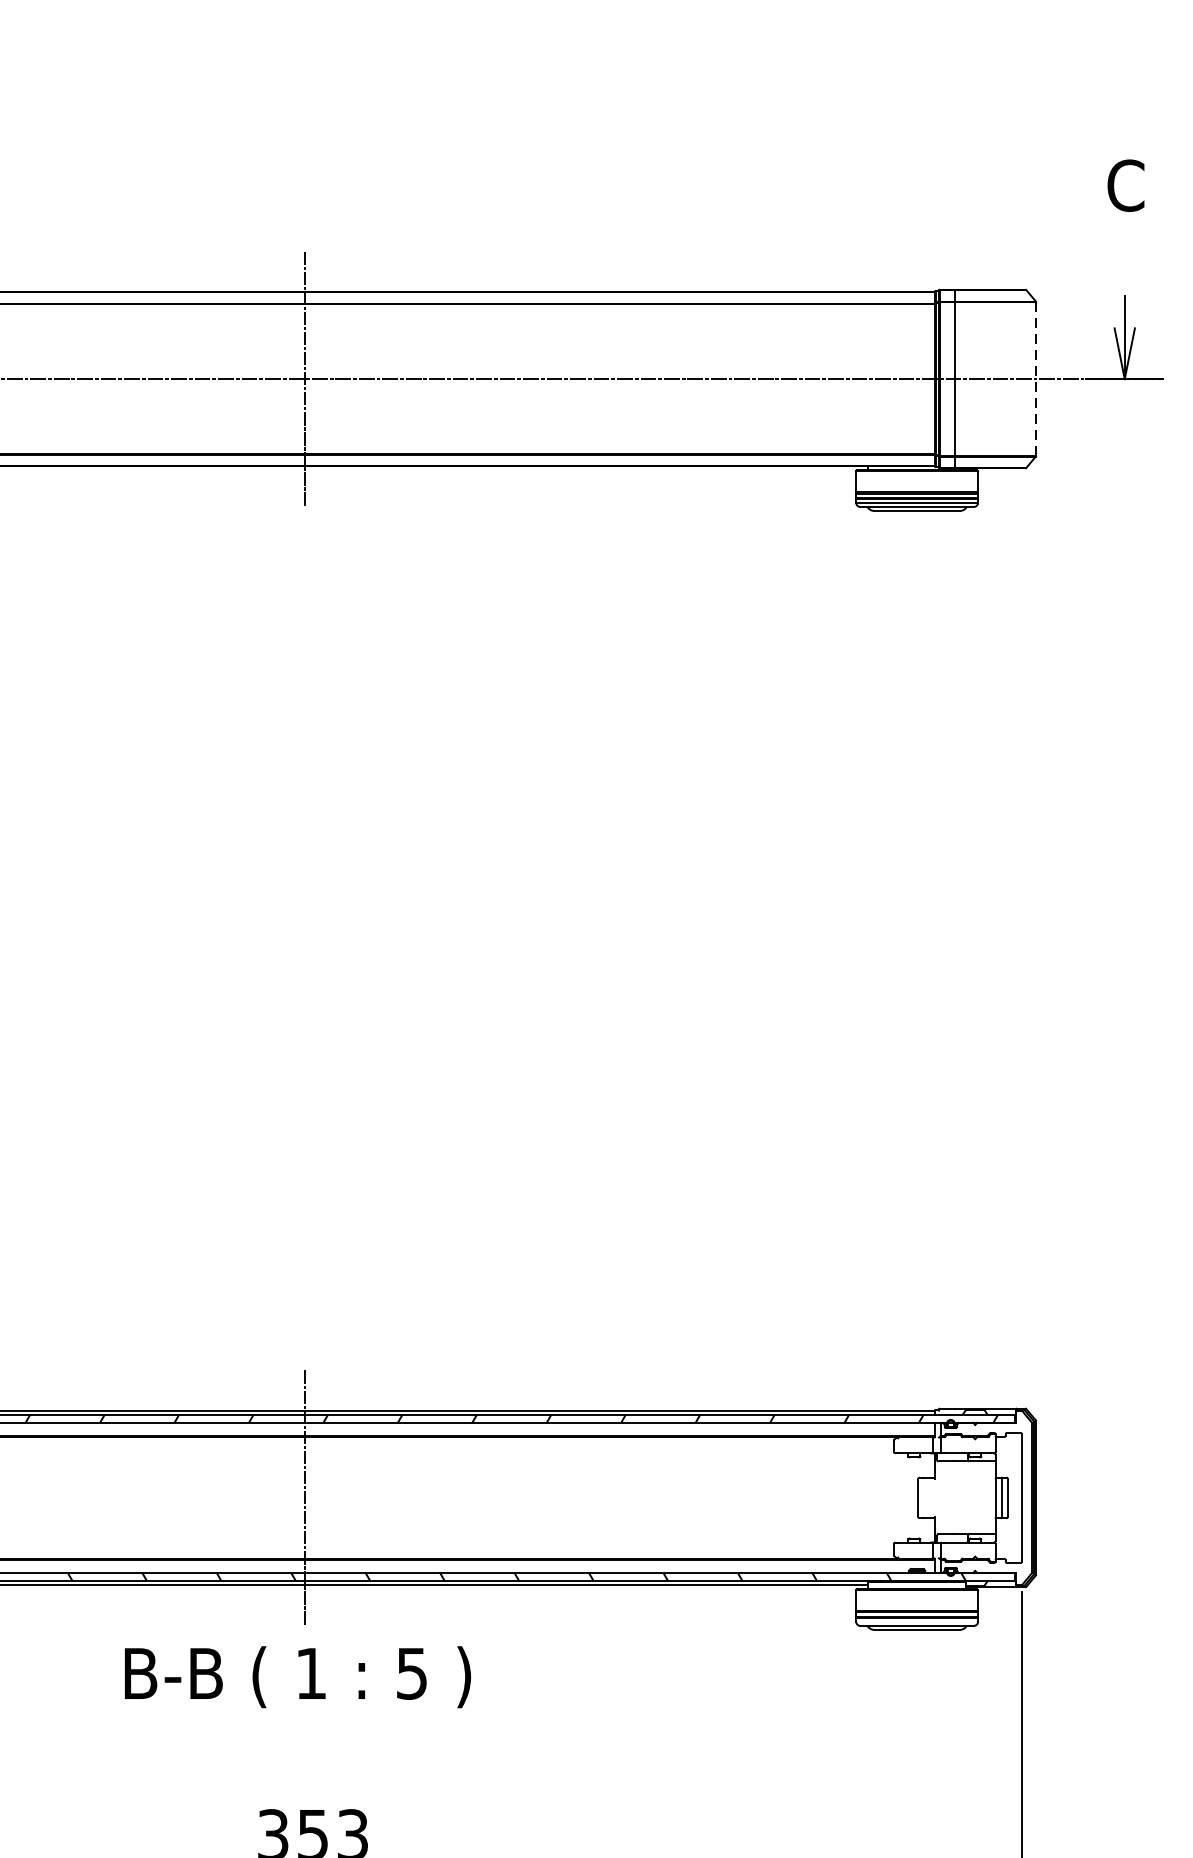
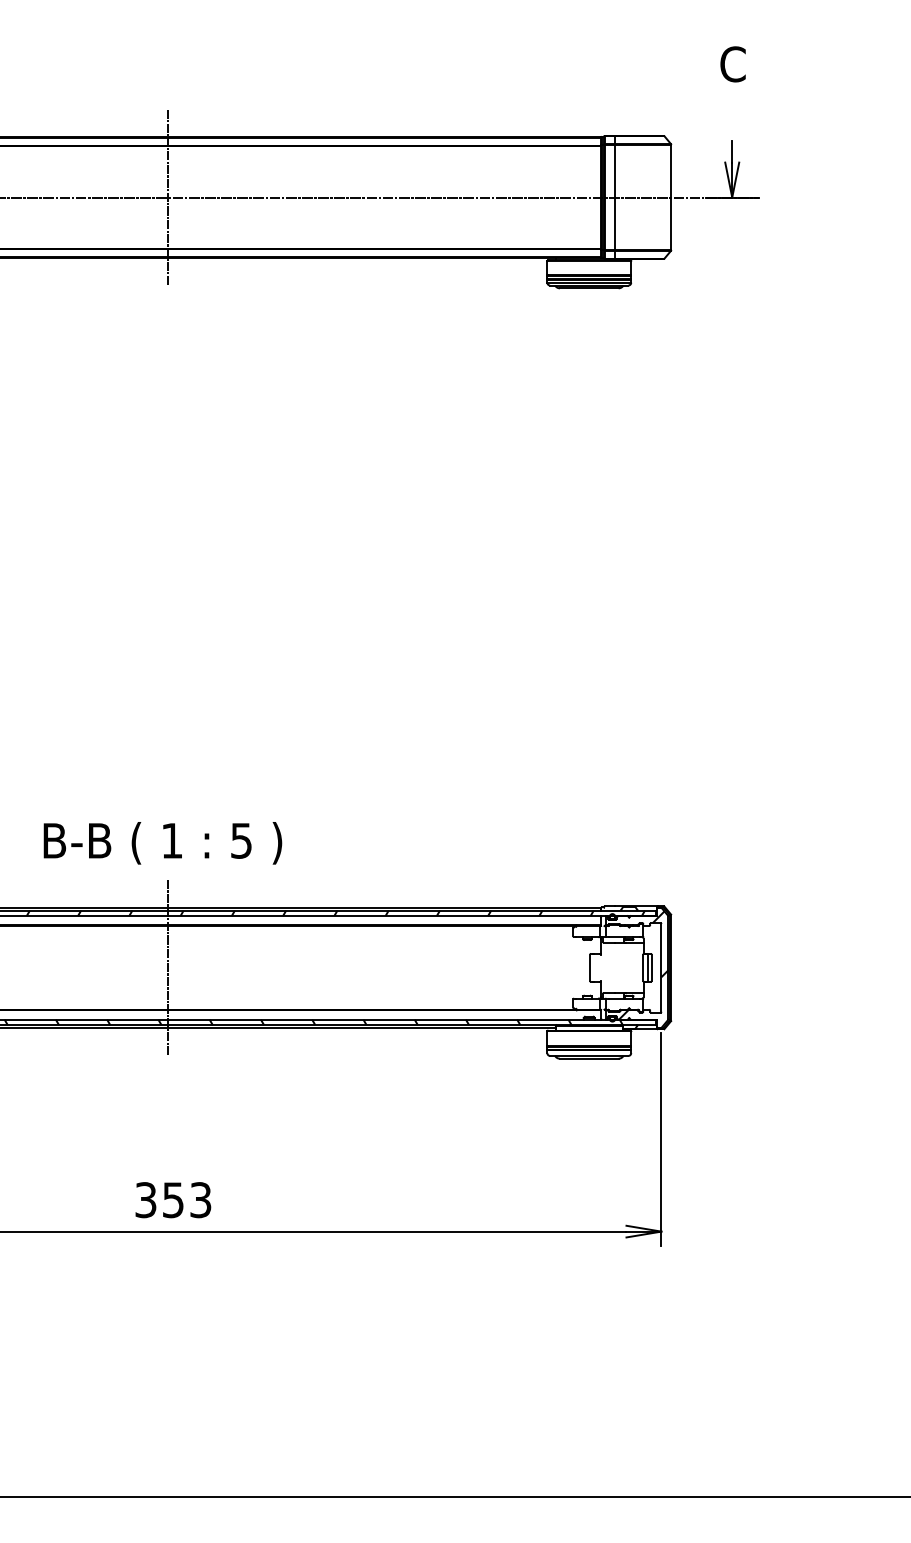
line: (1036, 379) -> (671, 197), dashed -> solid
hatch: (995, 1494) -> (643, 965), added
text: (297, 1677) -> (162, 843), moved

